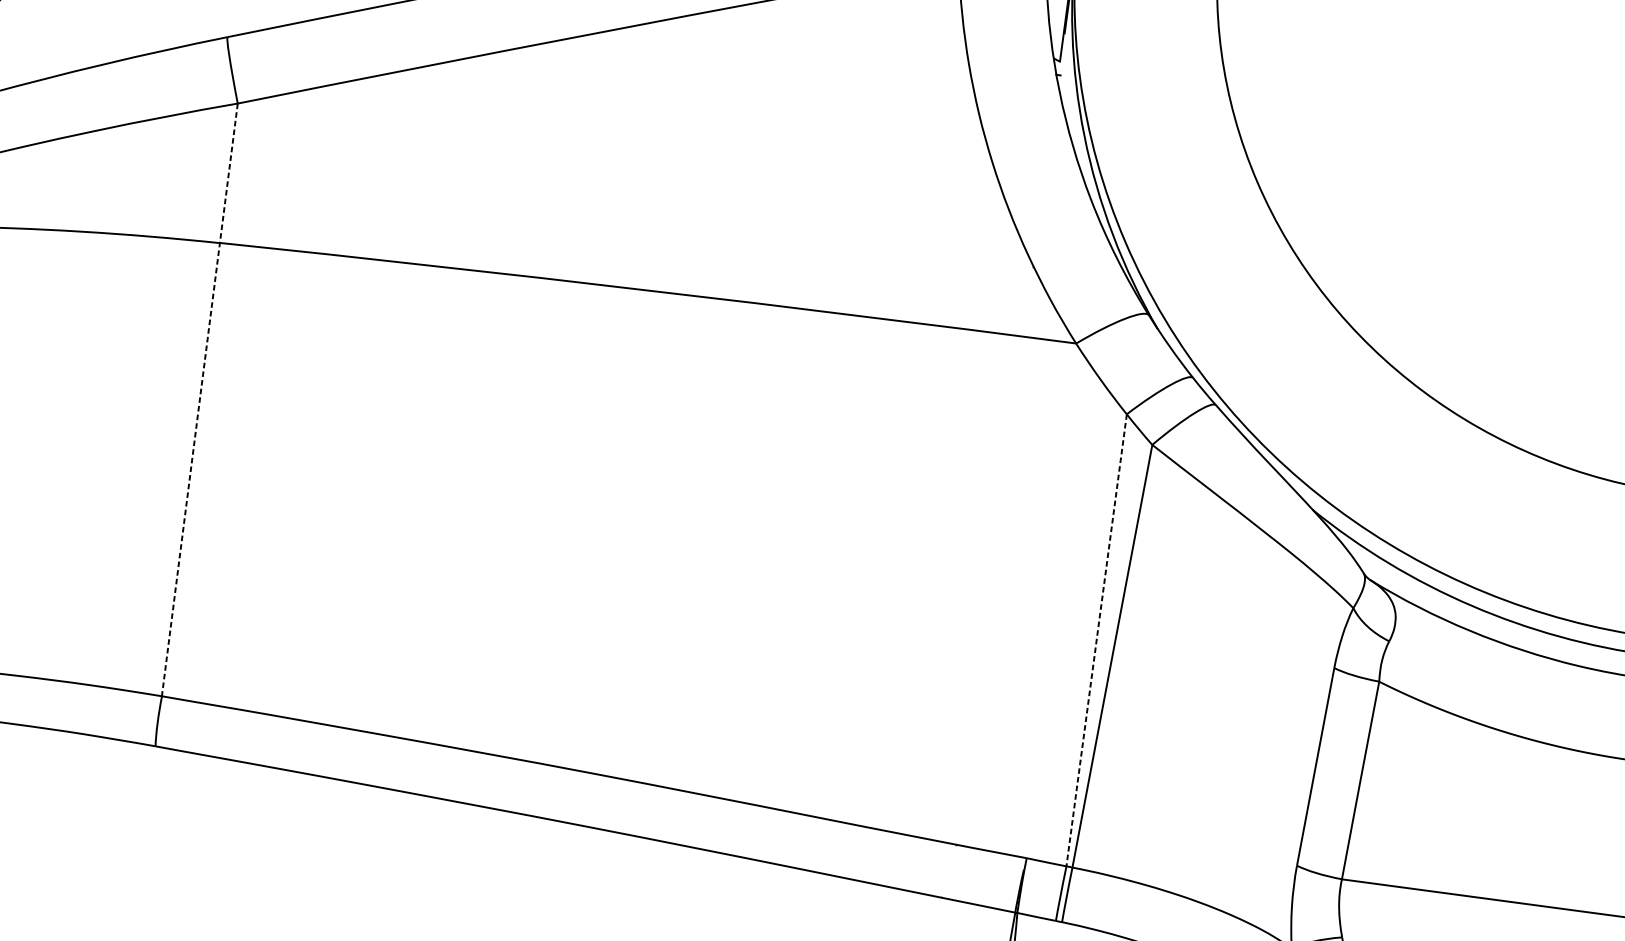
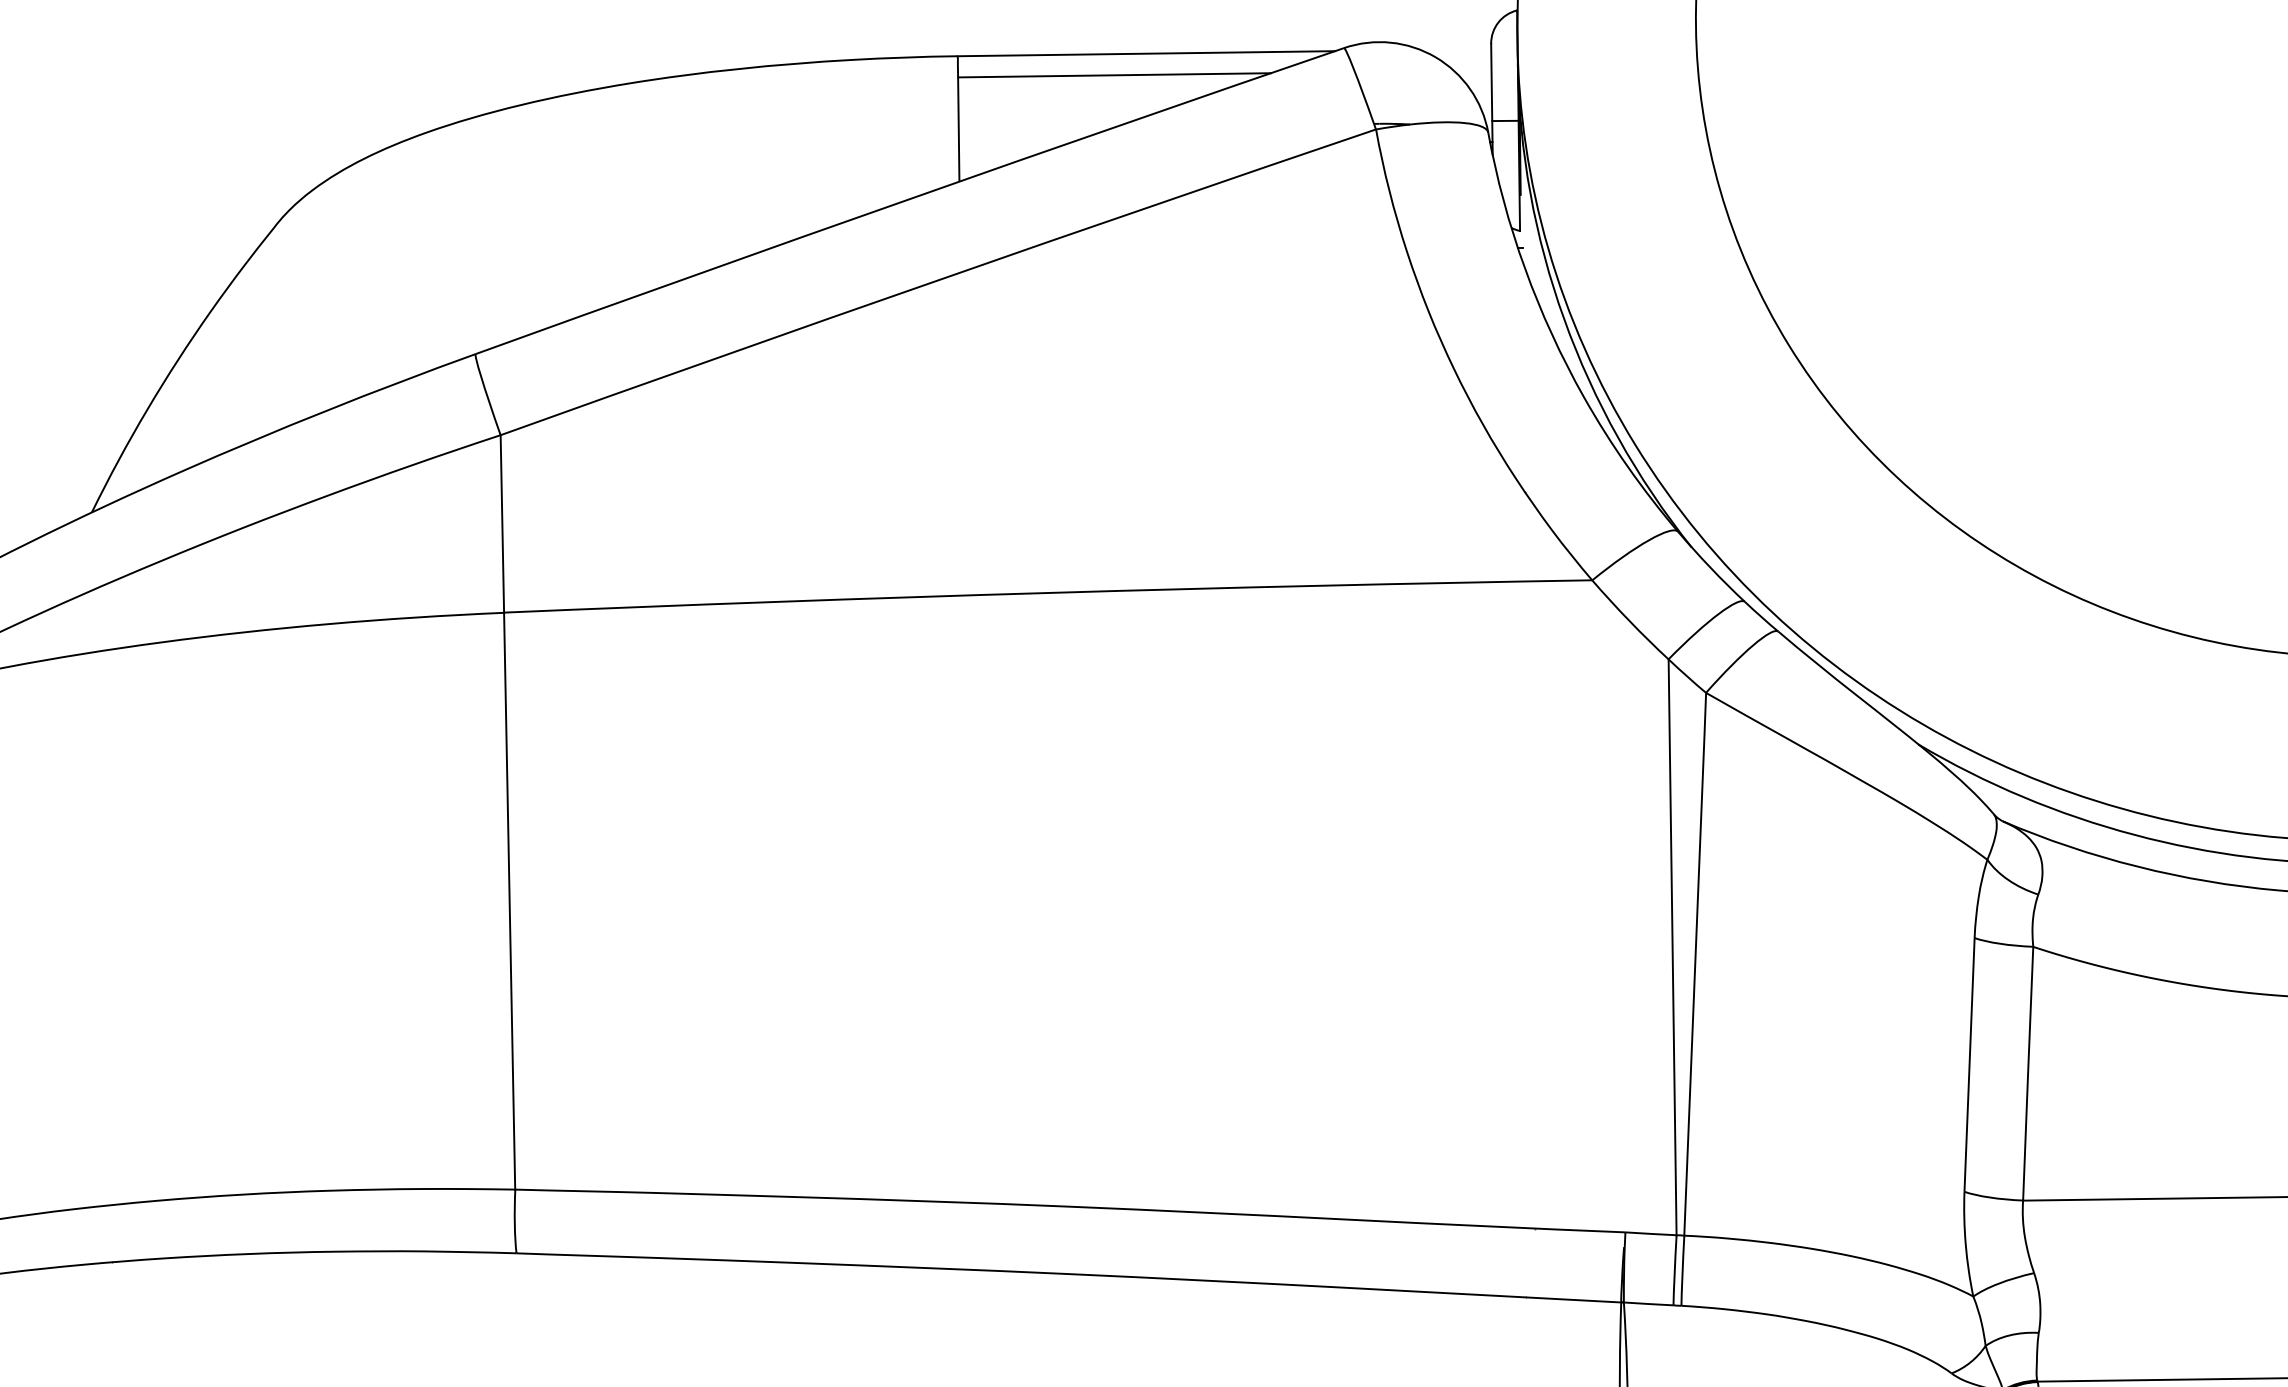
line: (199, 399) -> (507, 812), dashed -> solid
line: (1096, 640) -> (1672, 947), dashed -> solid

